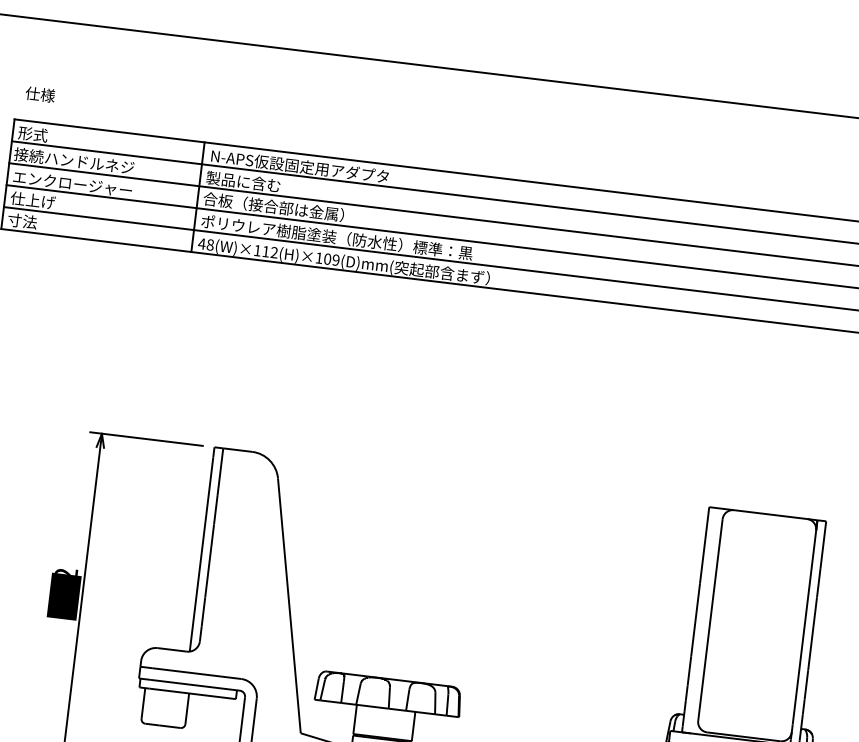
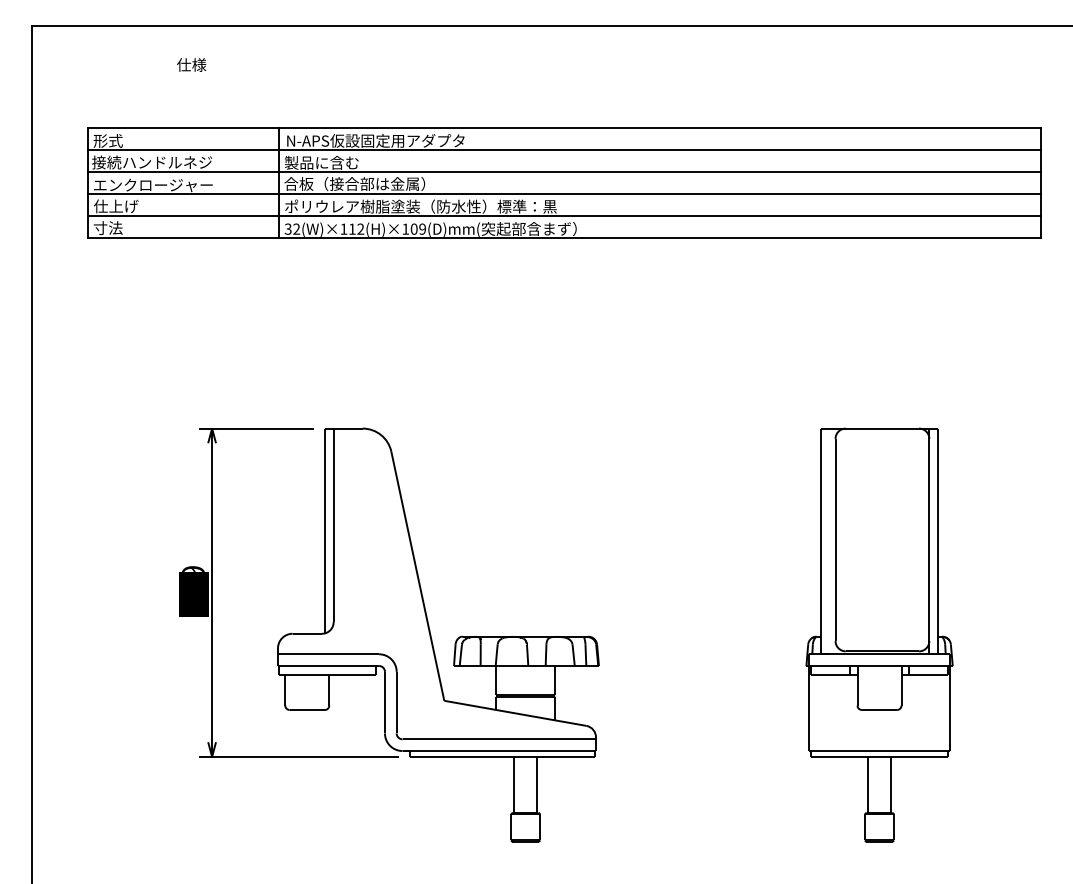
text: (40, 94) -> (191, 64), moved
text: (206, 243) -> (292, 228), 48(W)×112(H)×109(D)mm( -> 32(W)×112(H)×109(D)mm(
text: (66, 571) -> (193, 568), 112 -> 129

